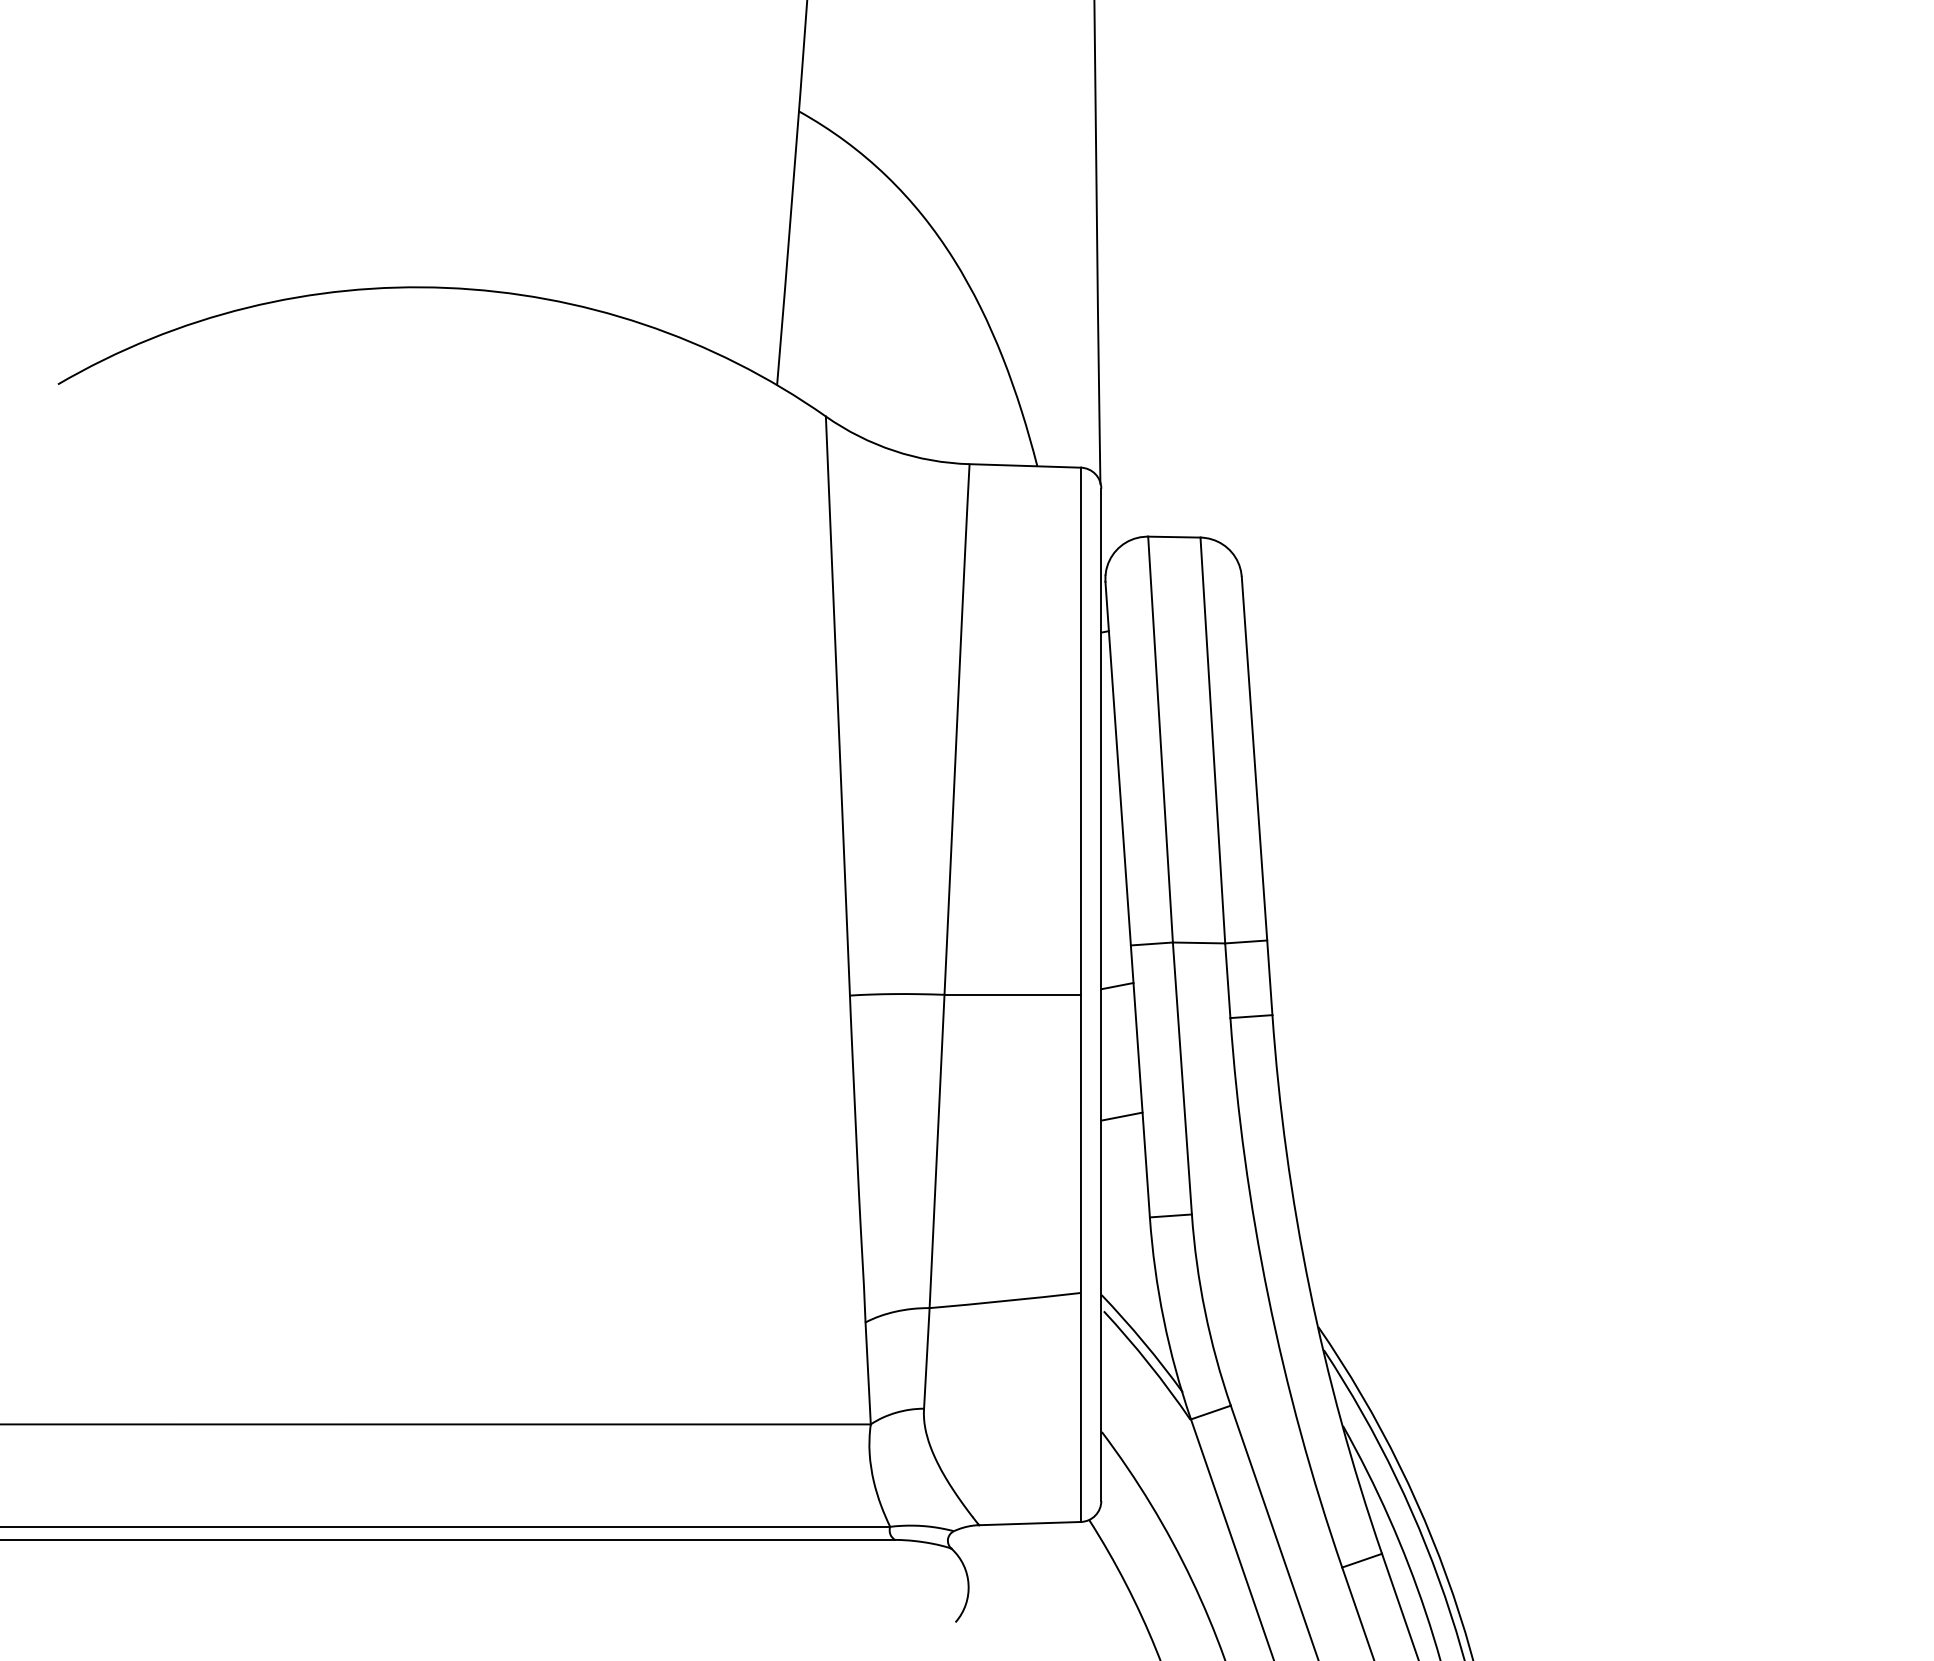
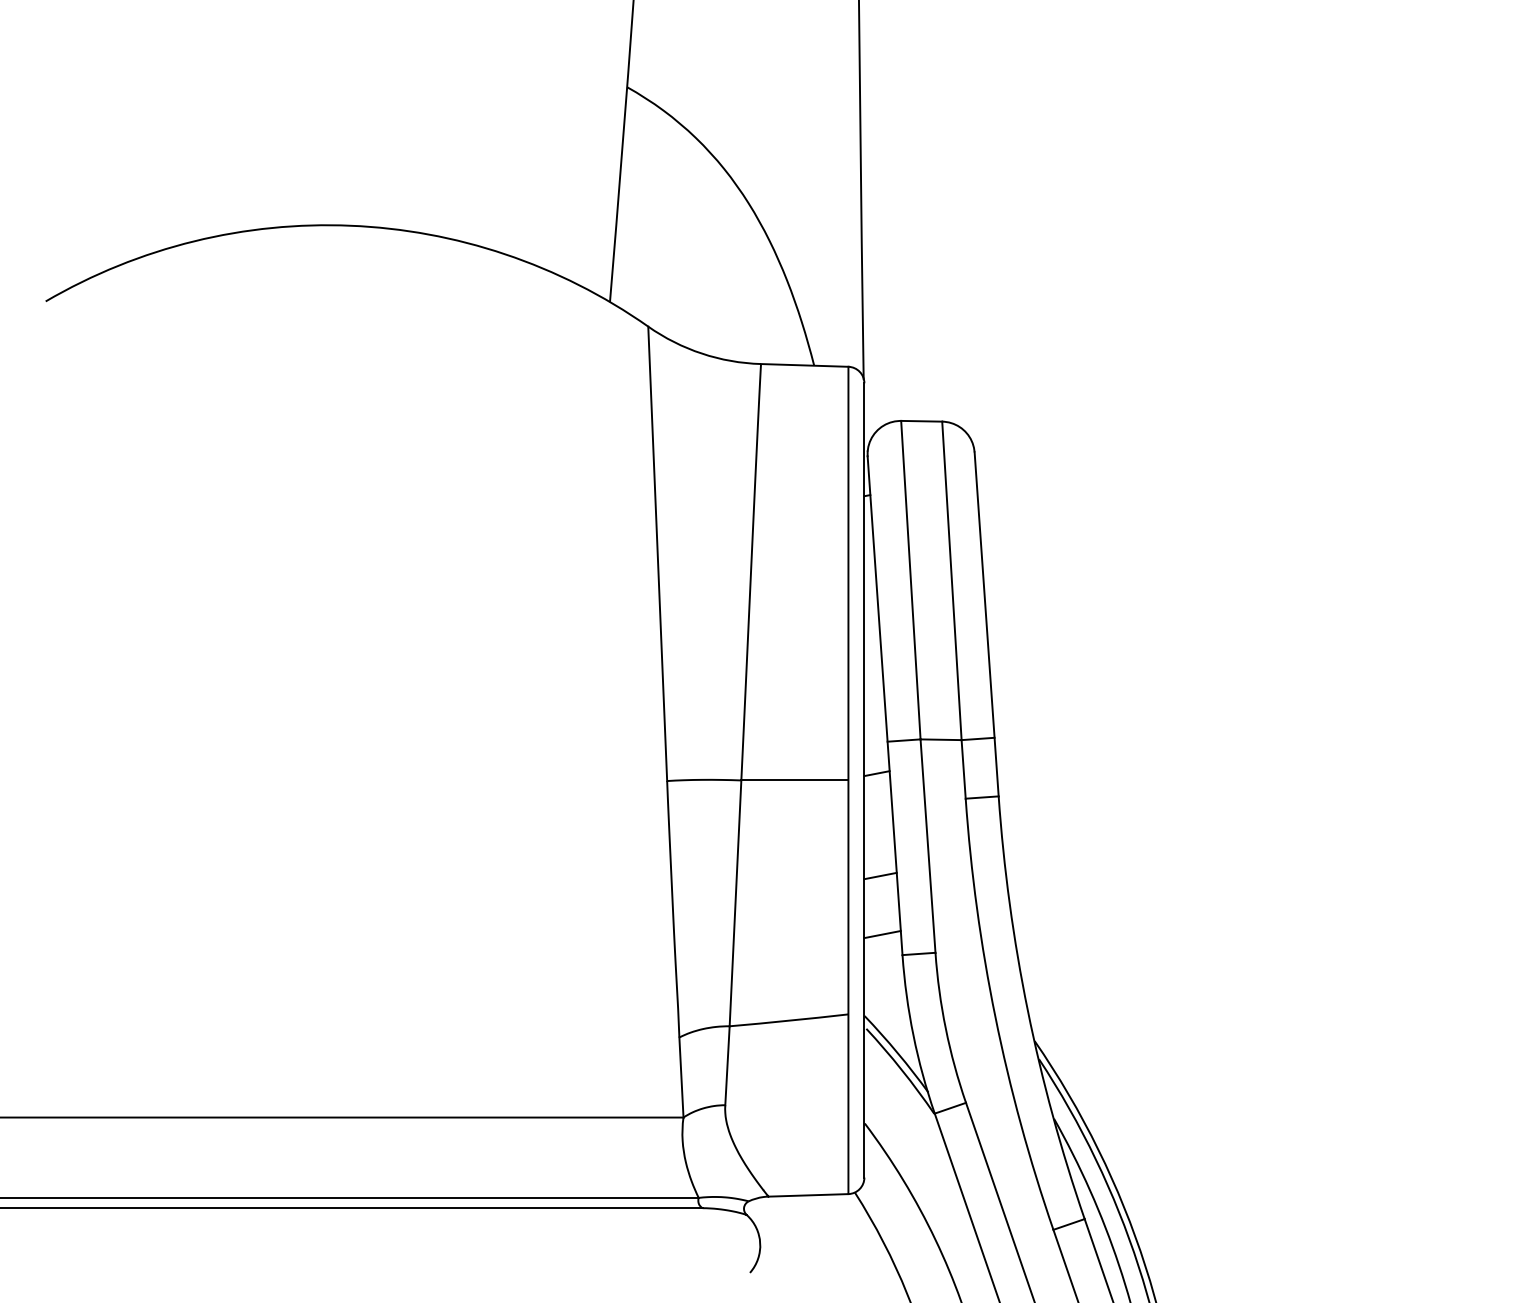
line: (1124, 1190) -> (882, 933), added

